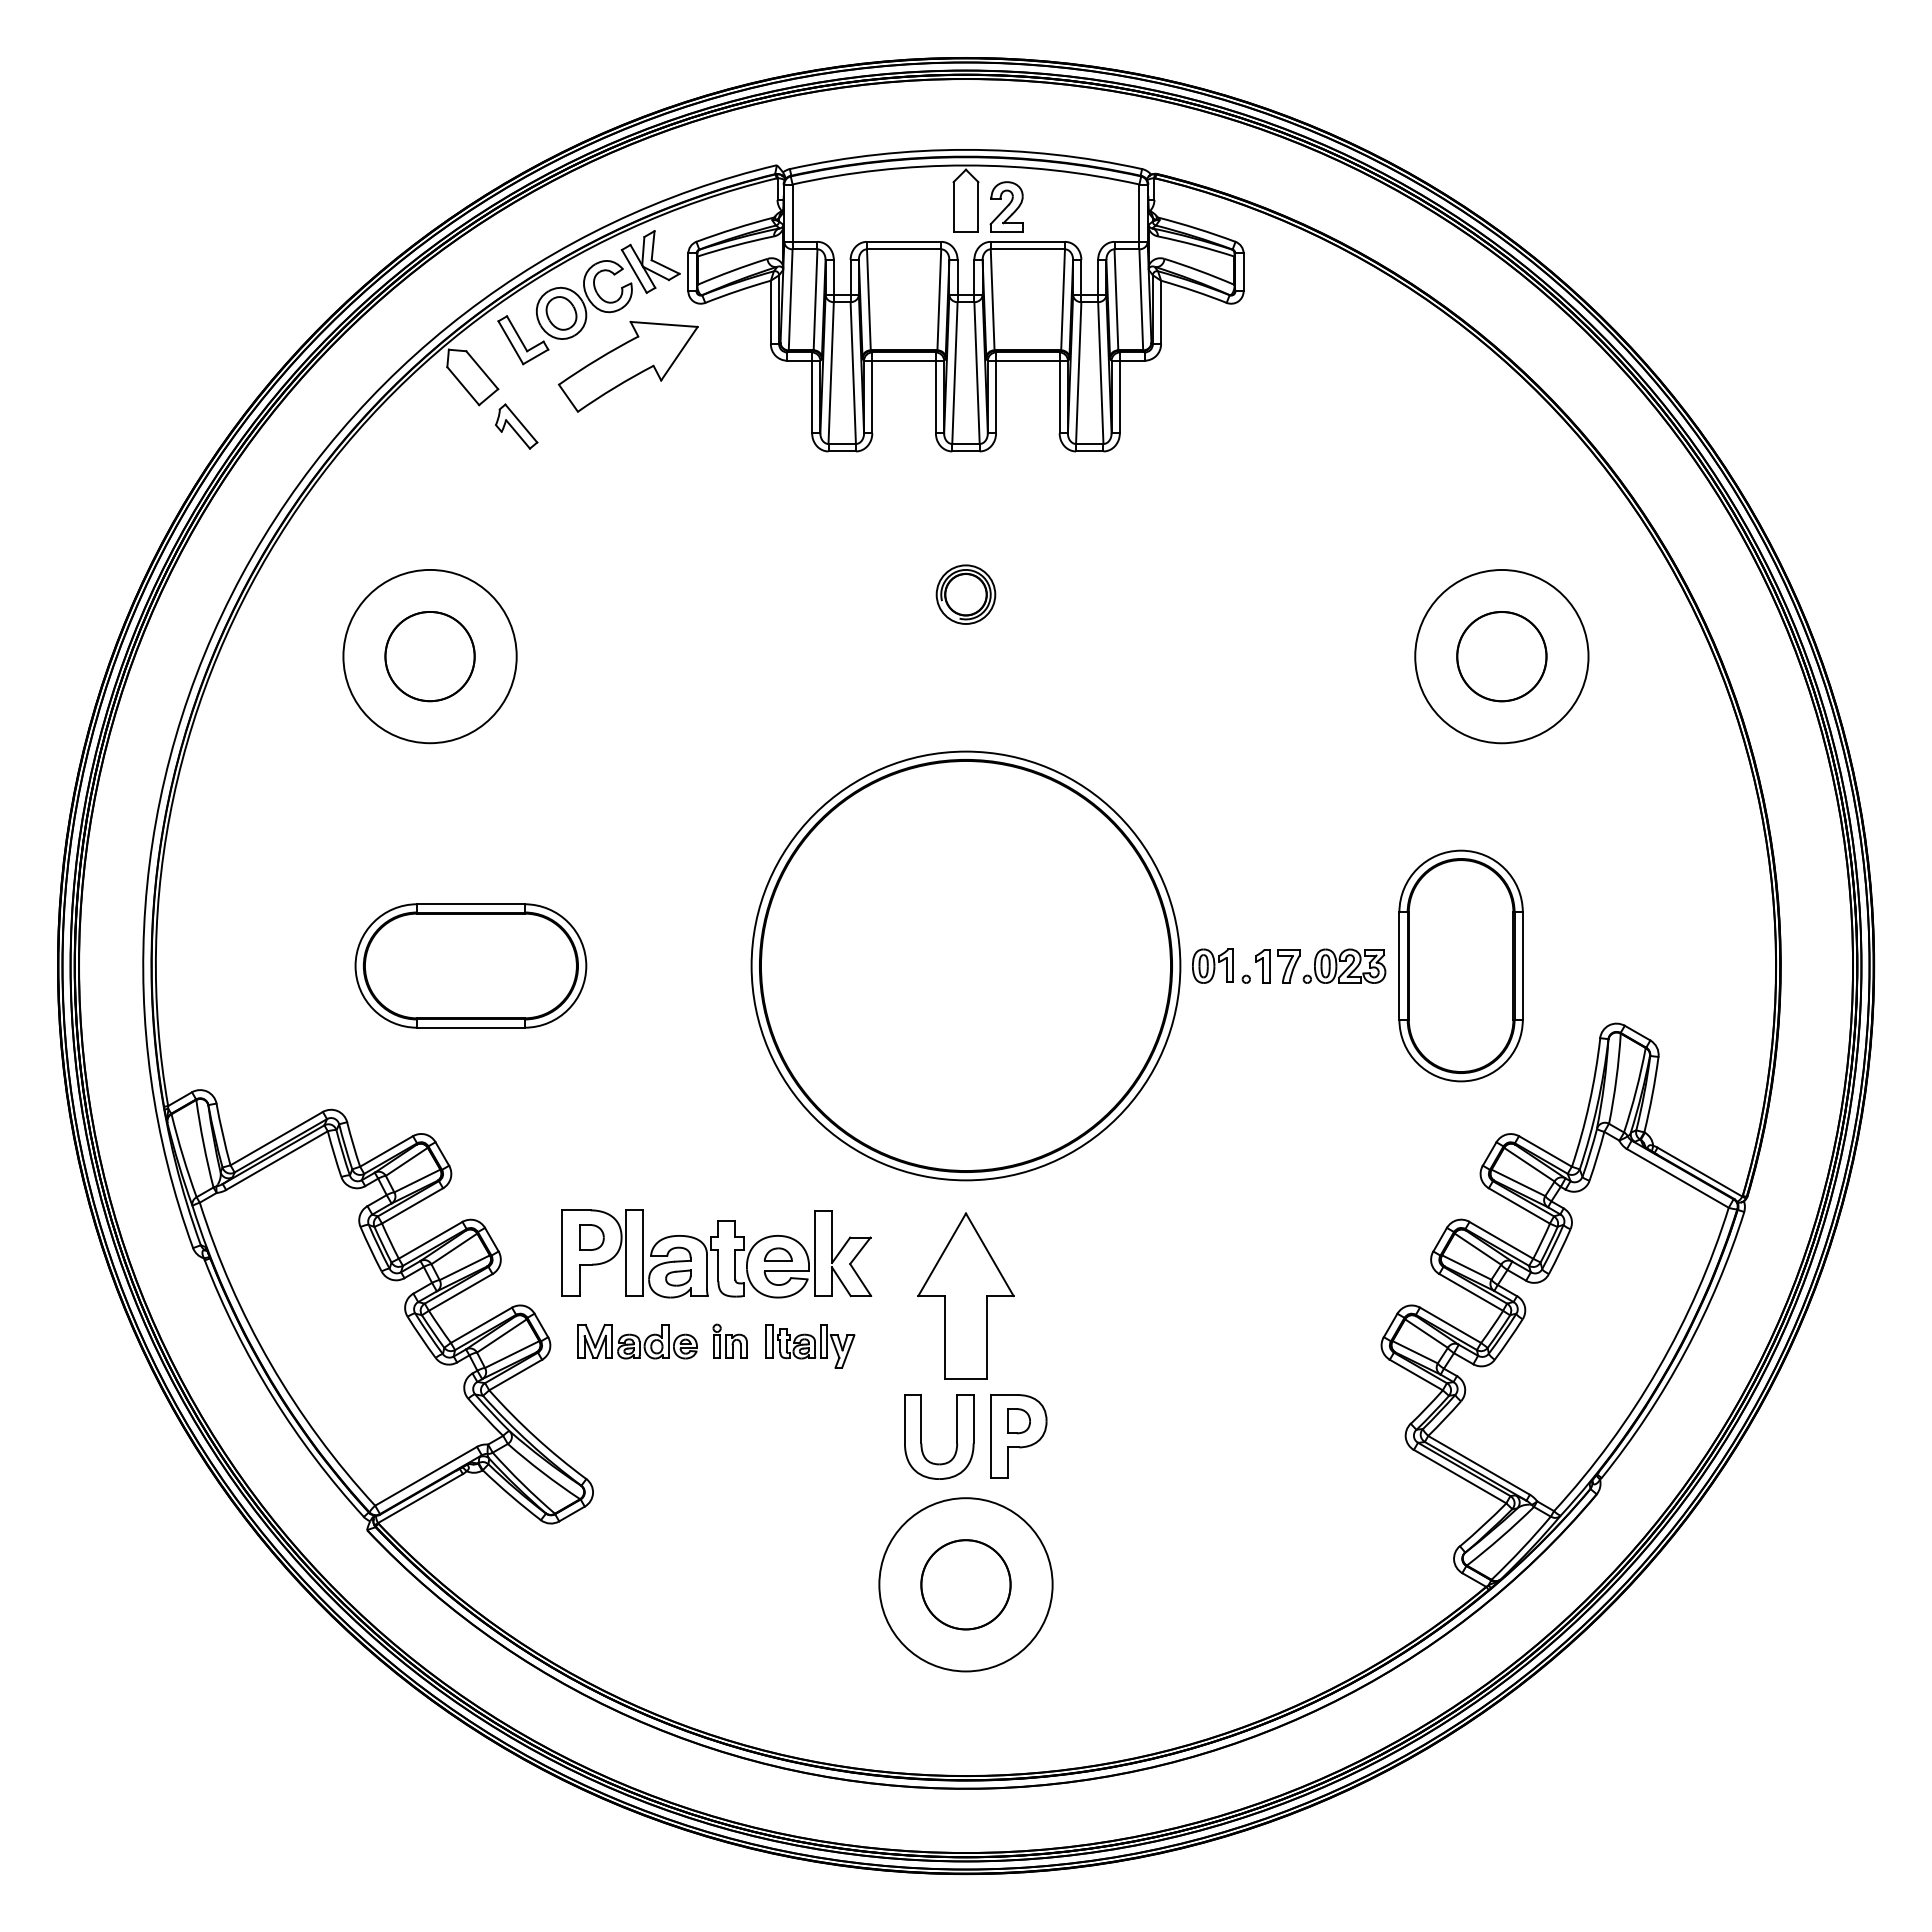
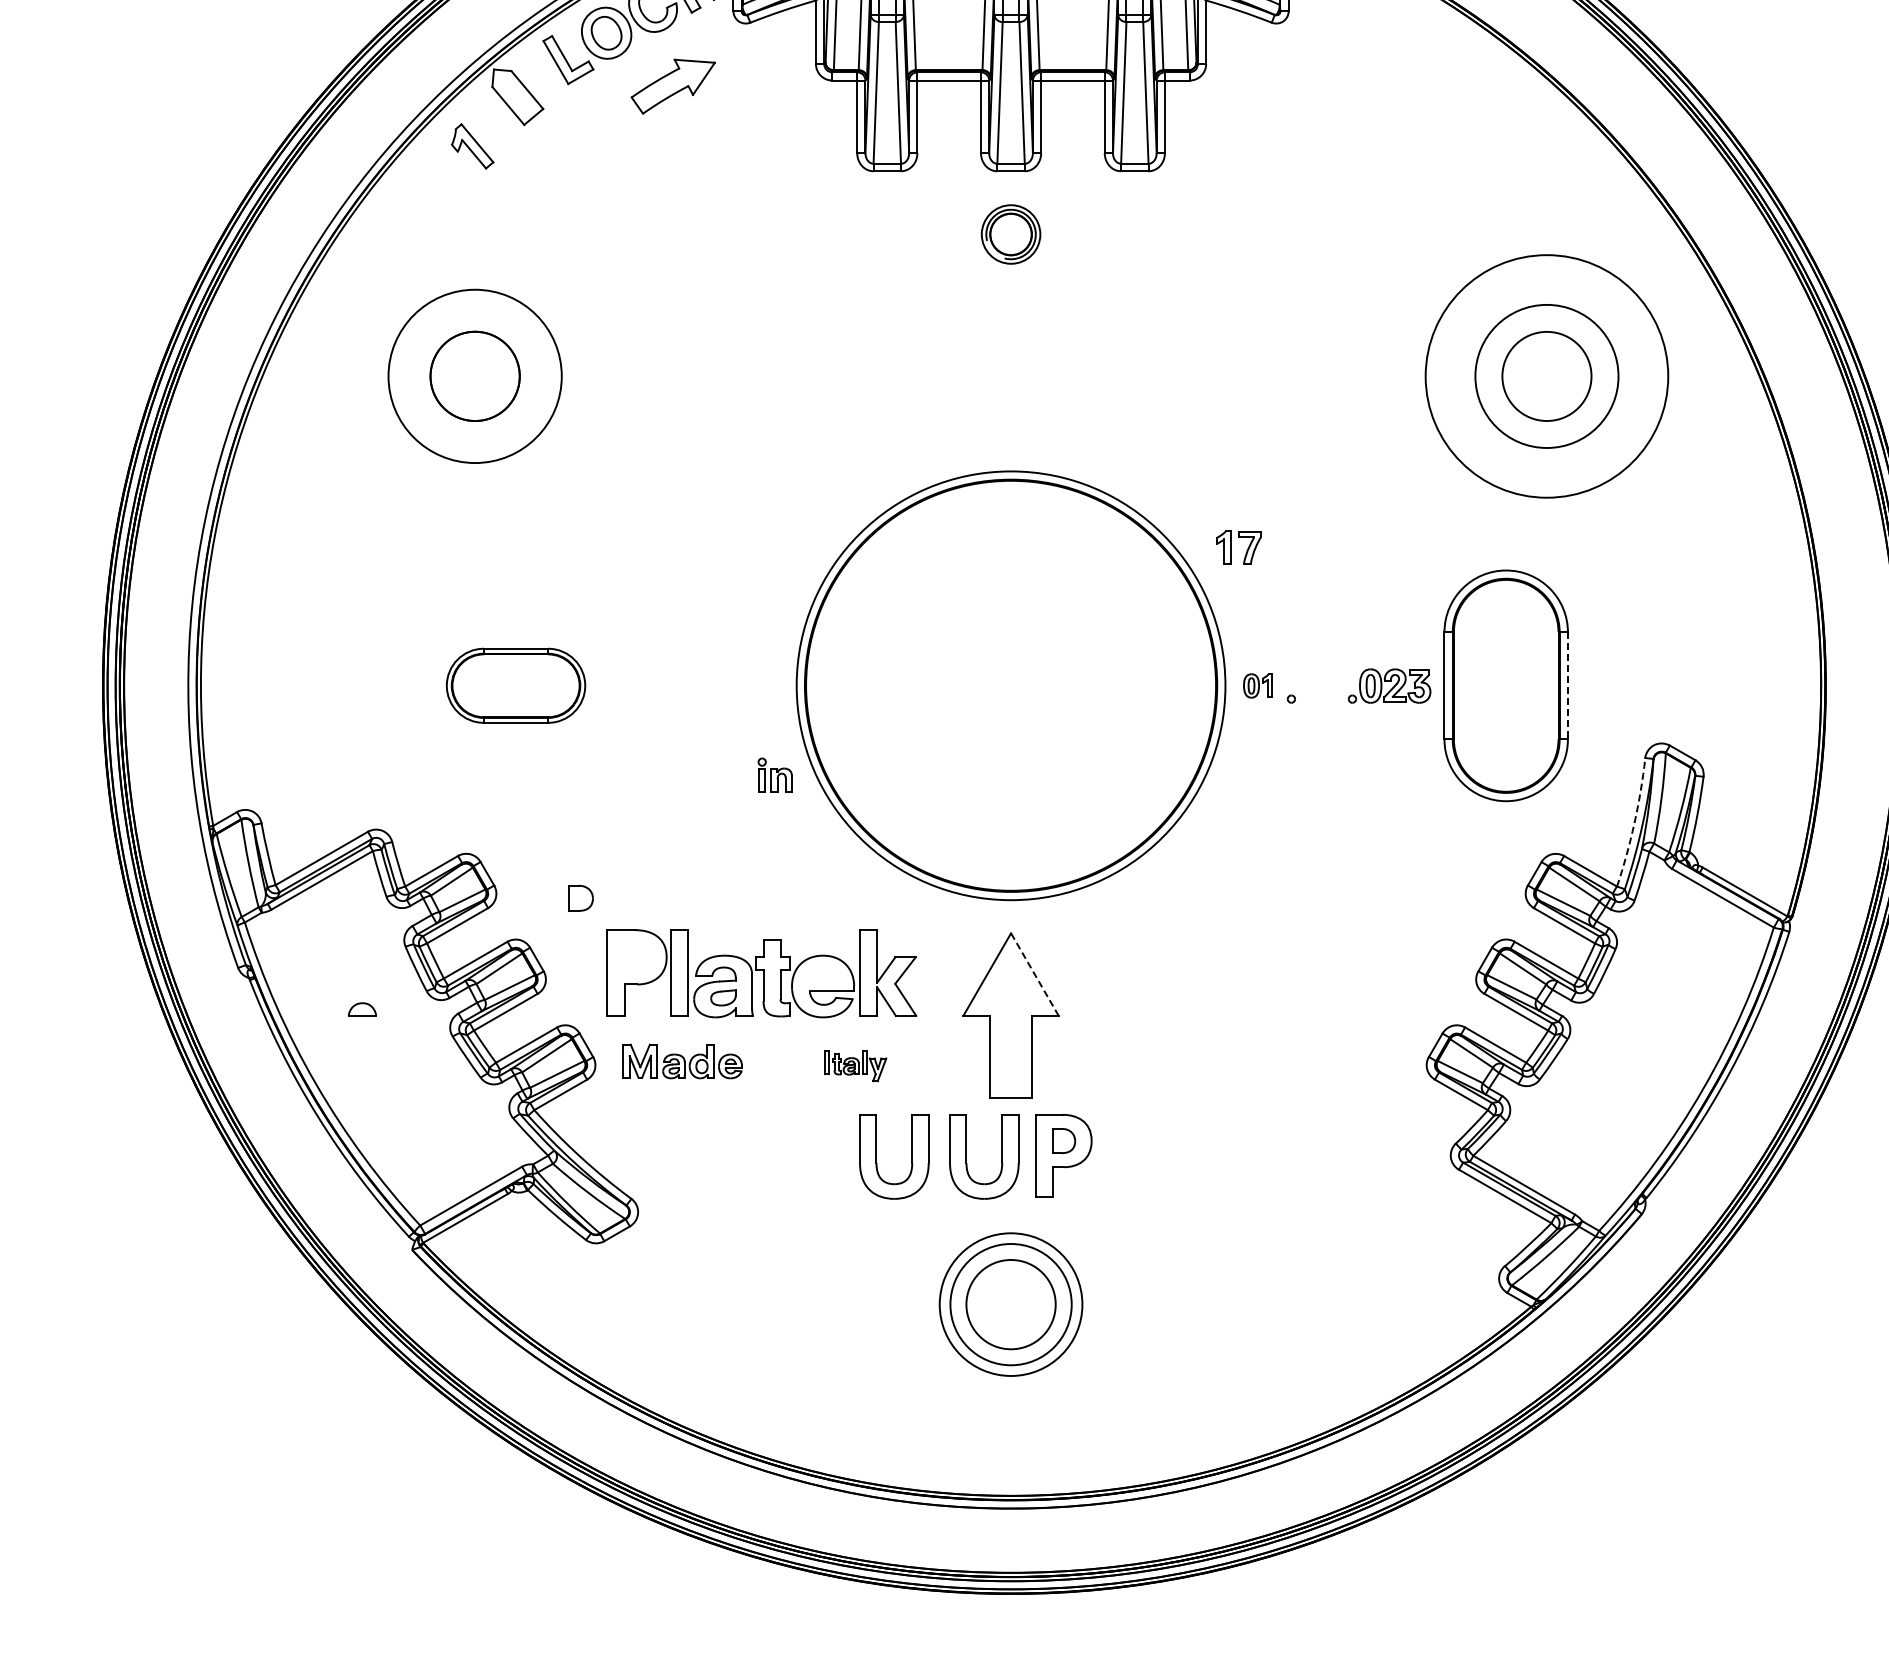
part: (627, 366) -> (672, 86), size x0.6
part: (516, 426) -> (472, 146), moved
part: (965, 594) -> (1010, 234), moved
circle: (1501, 656) -> (1546, 376), size x1.4
circle: (1501, 656) -> (1546, 376), size x1.6
part: (470, 965) -> (515, 685), size x0.6
part: (1212, 965) -> (1257, 685), size x0.7
part: (1270, 966) -> (1231, 548), moved
line: (1522, 966) -> (1567, 686), solid -> dashed
arc: (1589, 1103) -> (1634, 823), solid -> dashed
part: (591, 1237) -> (580, 898), moved
part: (777, 1254) -> (361, 1009), moved
line: (989, 1254) -> (1034, 974), solid -> dashed
part: (729, 1340) -> (774, 774), moved
part: (810, 1346) -> (855, 1066), size x0.7
part: (866, 1436) -> (911, 1156), added
circle: (965, 1584) -> (1010, 1304), size x0.7
circle: (965, 1584) -> (1010, 1304), size x1.6

